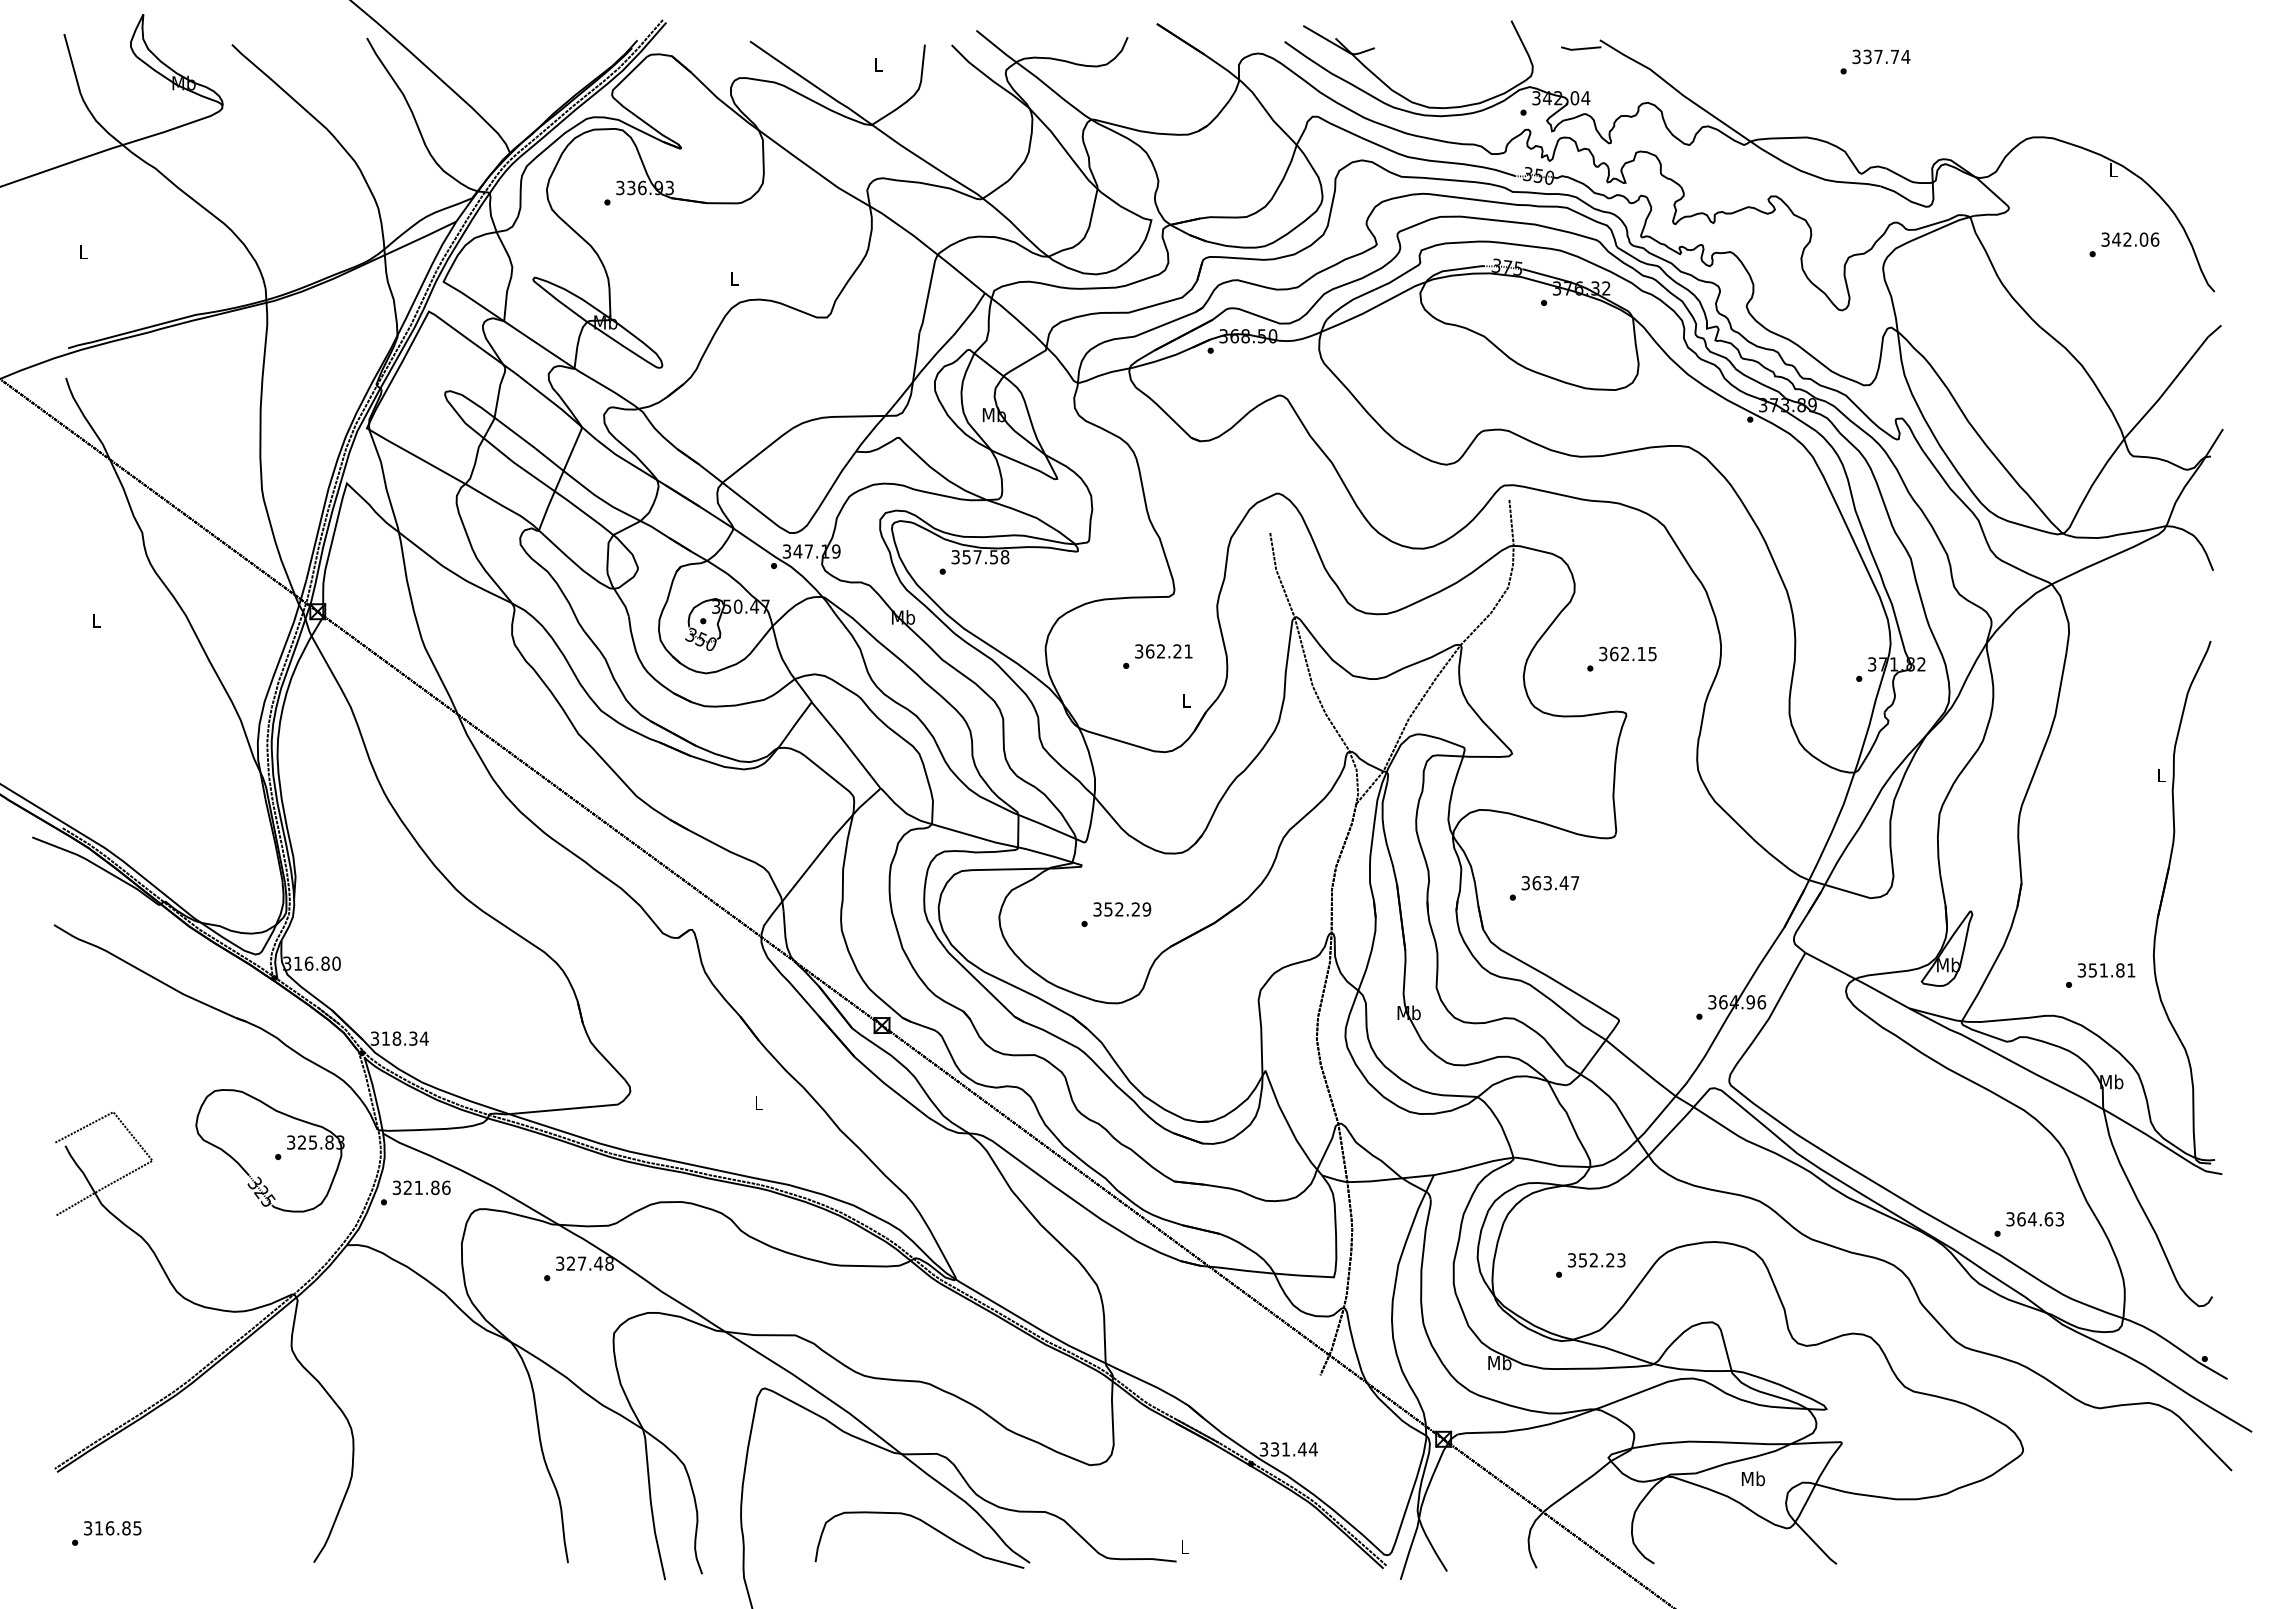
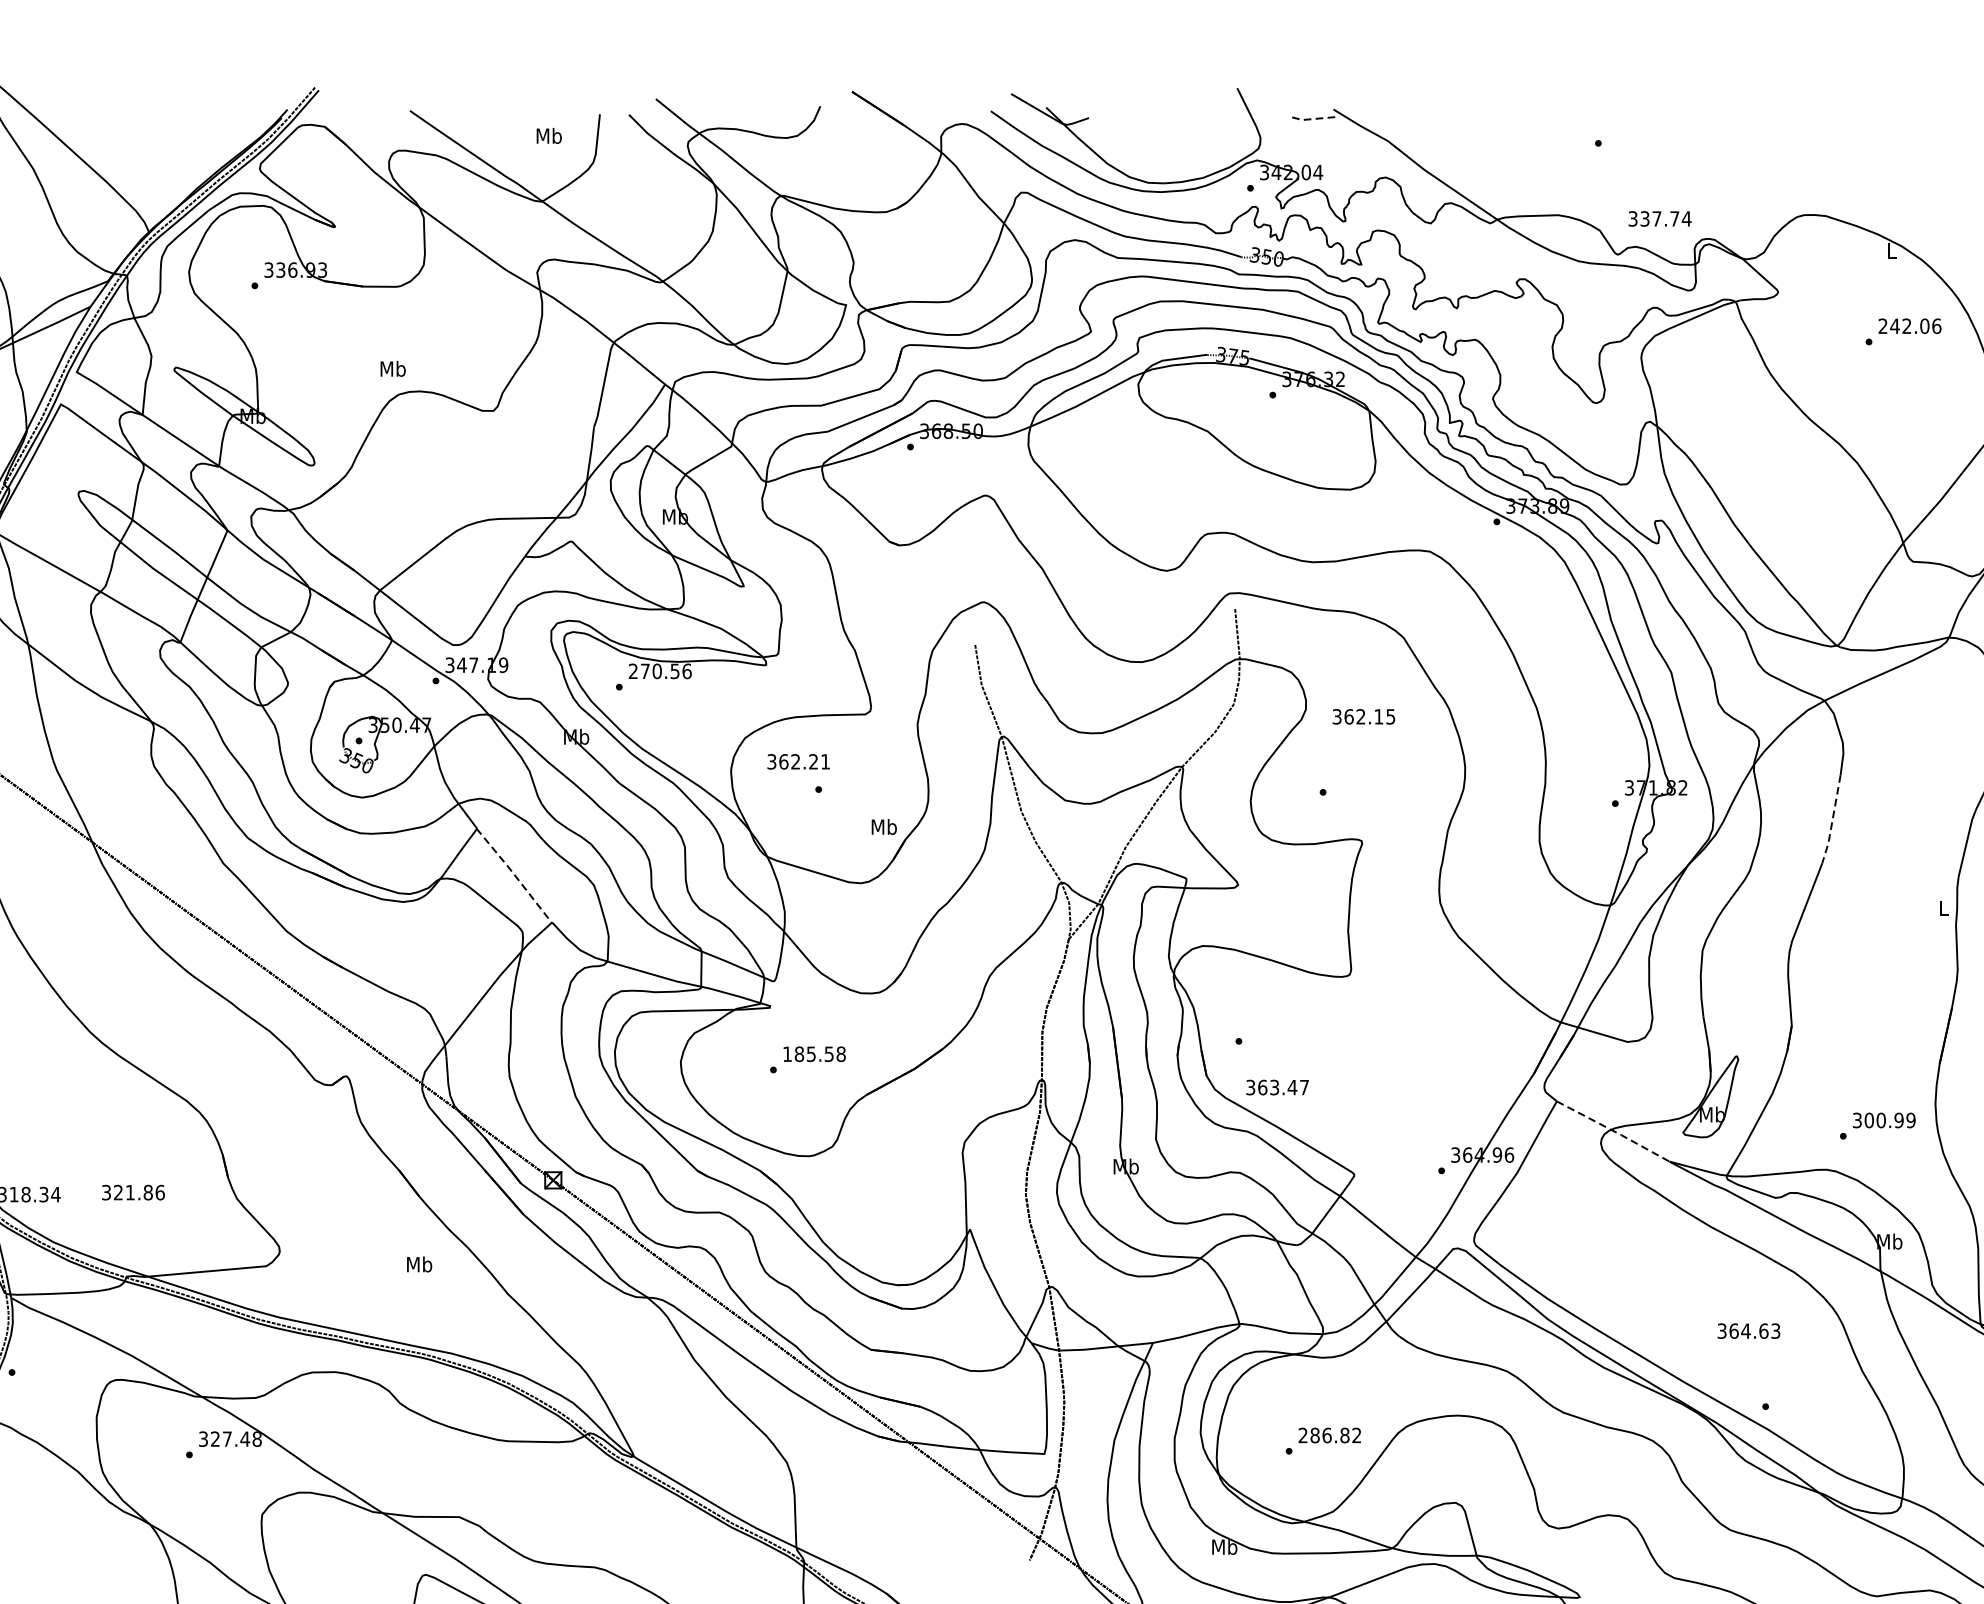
line: (1580, 49) -> (1312, 119), solid -> dashed
text: (1881, 56) -> (1660, 218), moved
text: (877, 64) -> (548, 135), L -> Mb
text: (2105, 239) -> (1882, 326), 342.06 -> 242.06
text: (734, 278) -> (392, 368), L -> Mb
text: (980, 557) -> (660, 671), 357.58 -> 270.56
text: (1163, 651) -> (798, 761), moved
text: (1627, 653) -> (1363, 716), moved
line: (2059, 694) -> (1832, 820), solid -> dashed
text: (1186, 700) -> (884, 827), L -> Mb
line: (846, 744) -> (514, 874), solid -> dashed
text: (1550, 883) -> (1277, 1087), moved
text: (1122, 909) -> (814, 1054), 352.29 -> 185.58
text: (2111, 970) -> (1889, 1120), 351.81 -> 300.99
line: (1857, 980) -> (1613, 1131), solid -> dashed
text: (758, 1102) -> (419, 1263), L -> Mb
text: (421, 1187) -> (133, 1192), moved
text: (2034, 1219) -> (1748, 1331), moved
text: (1596, 1260) -> (1329, 1435), 352.23 -> 286.82

